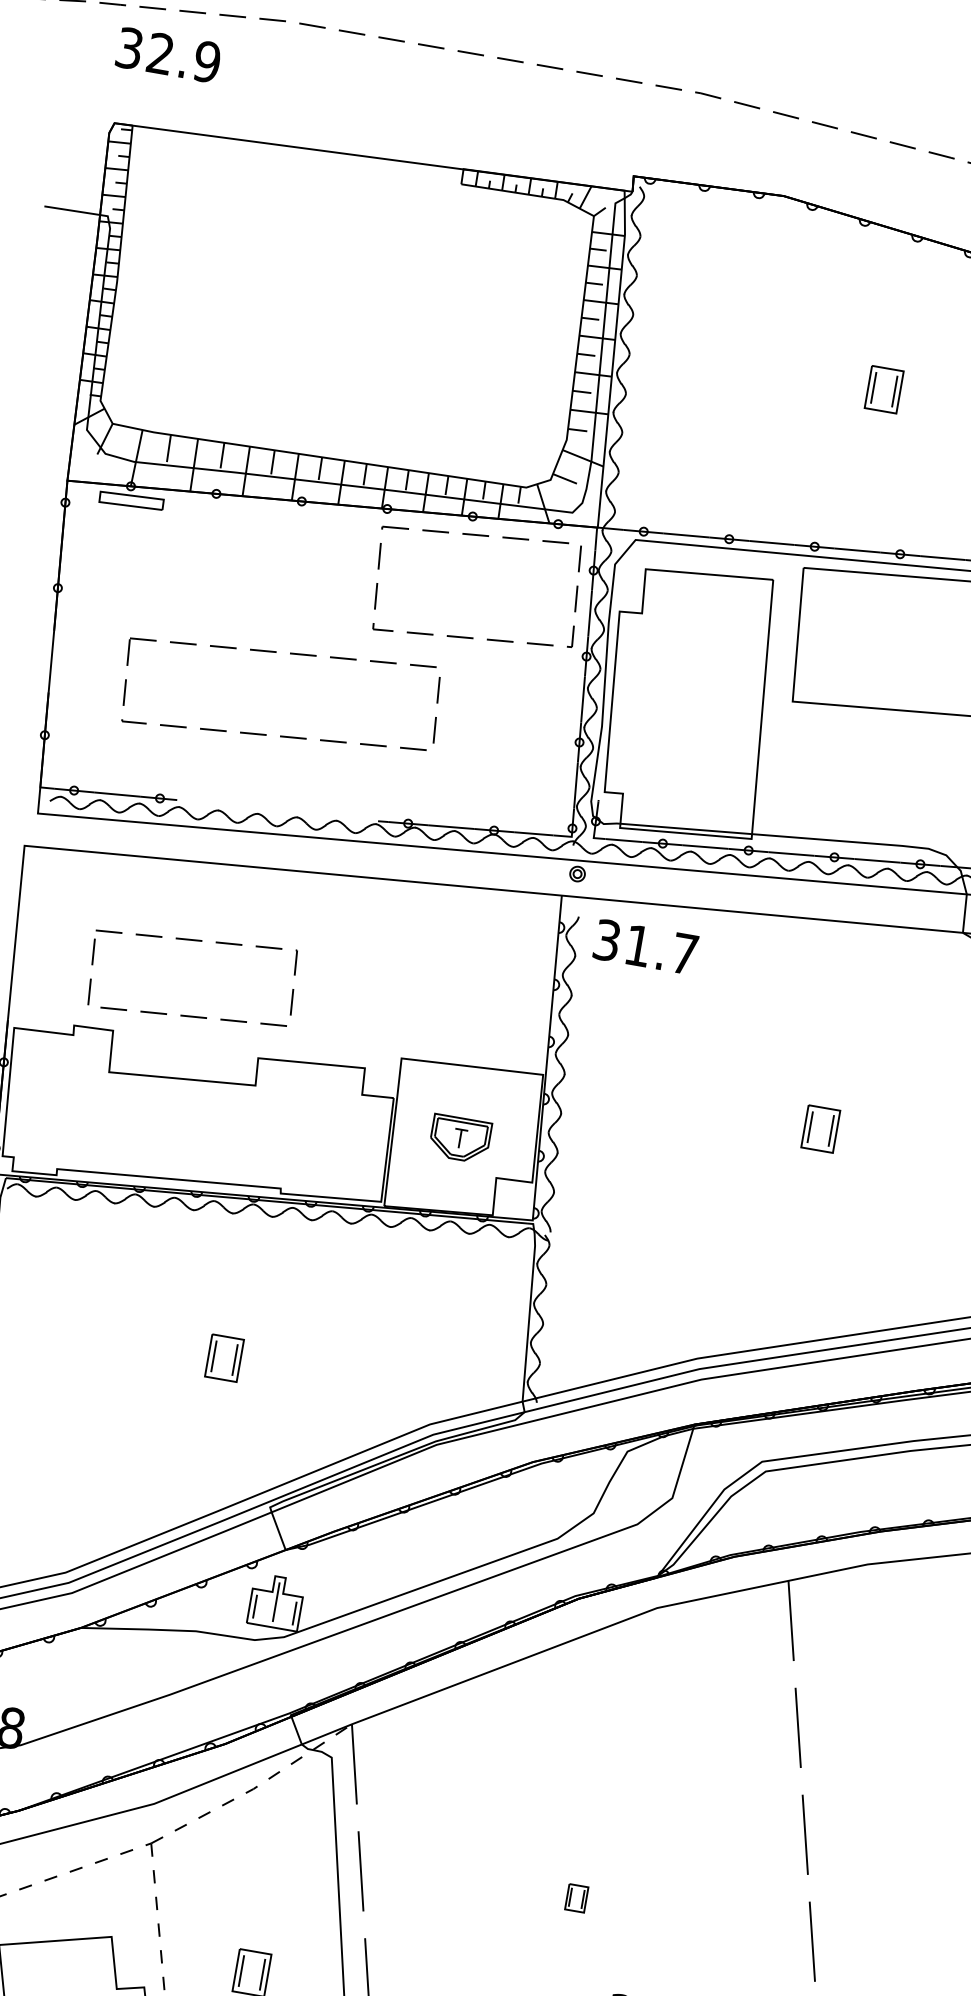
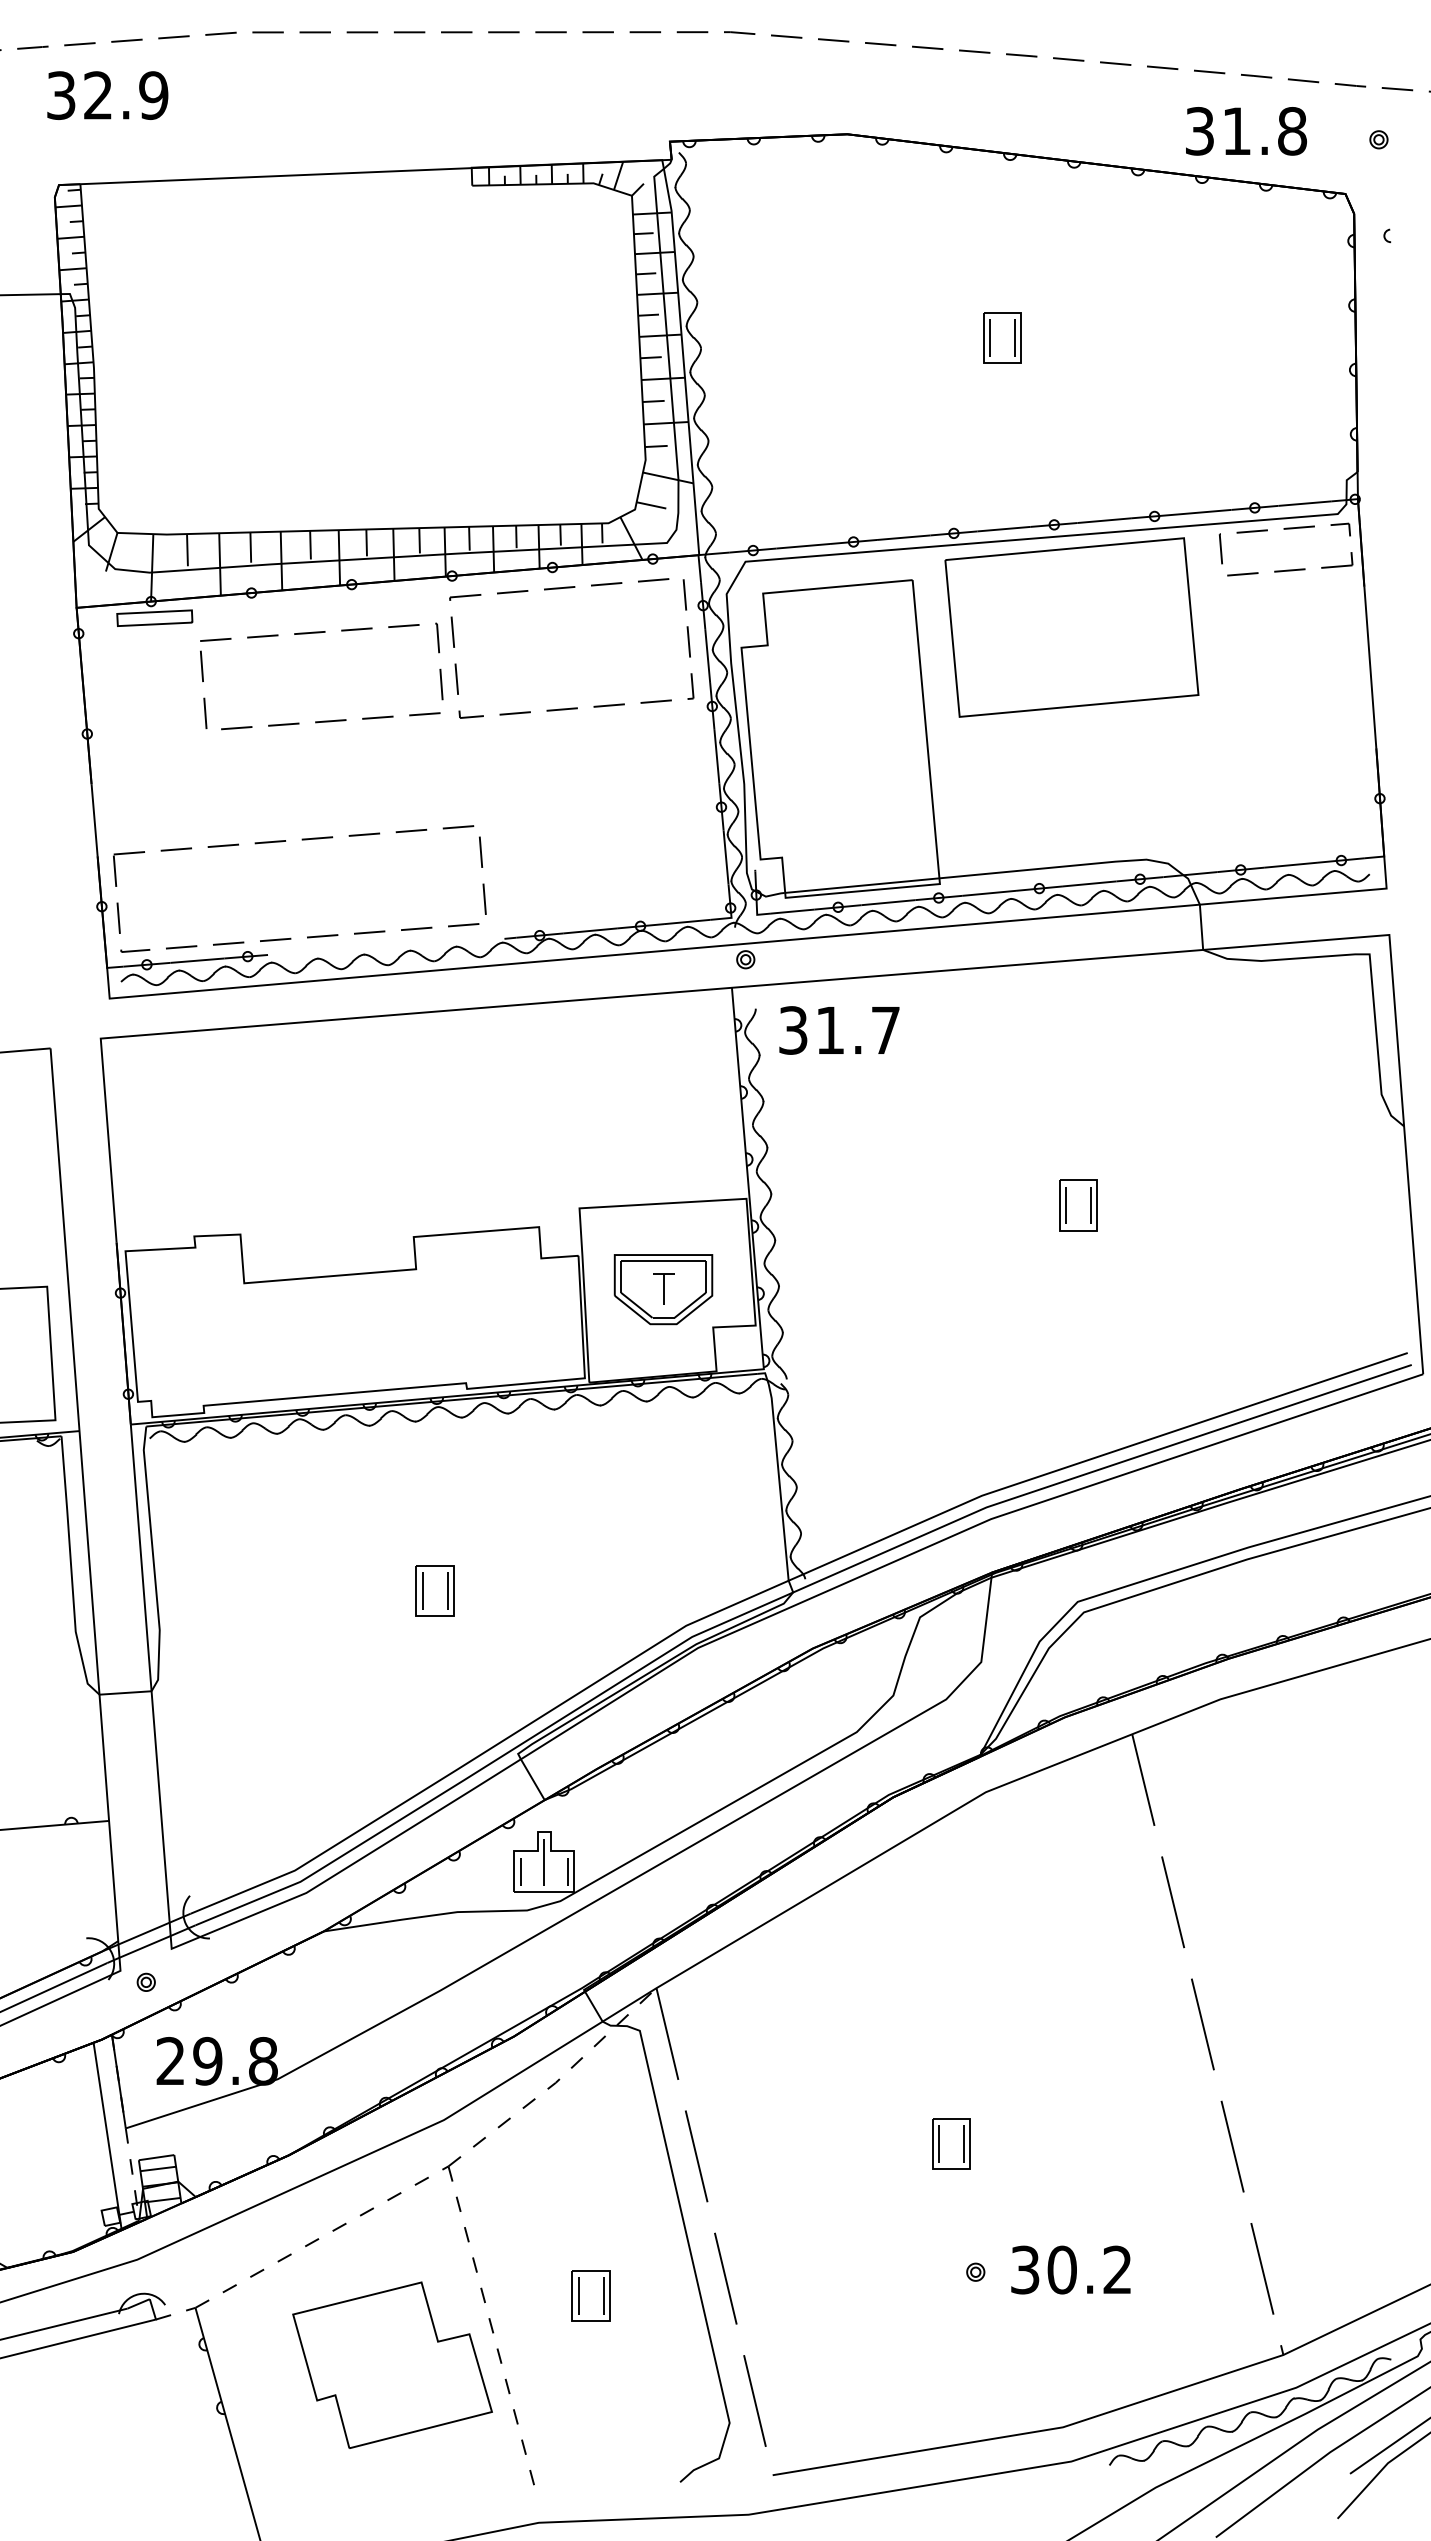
part: (290, 654) -> (302, 840), moved
part: (197, 941) -> (320, 633), moved
part: (460, 1138) -> (663, 1289), size x1.43
part: (576, 1897) -> (951, 2143), size x1.67

